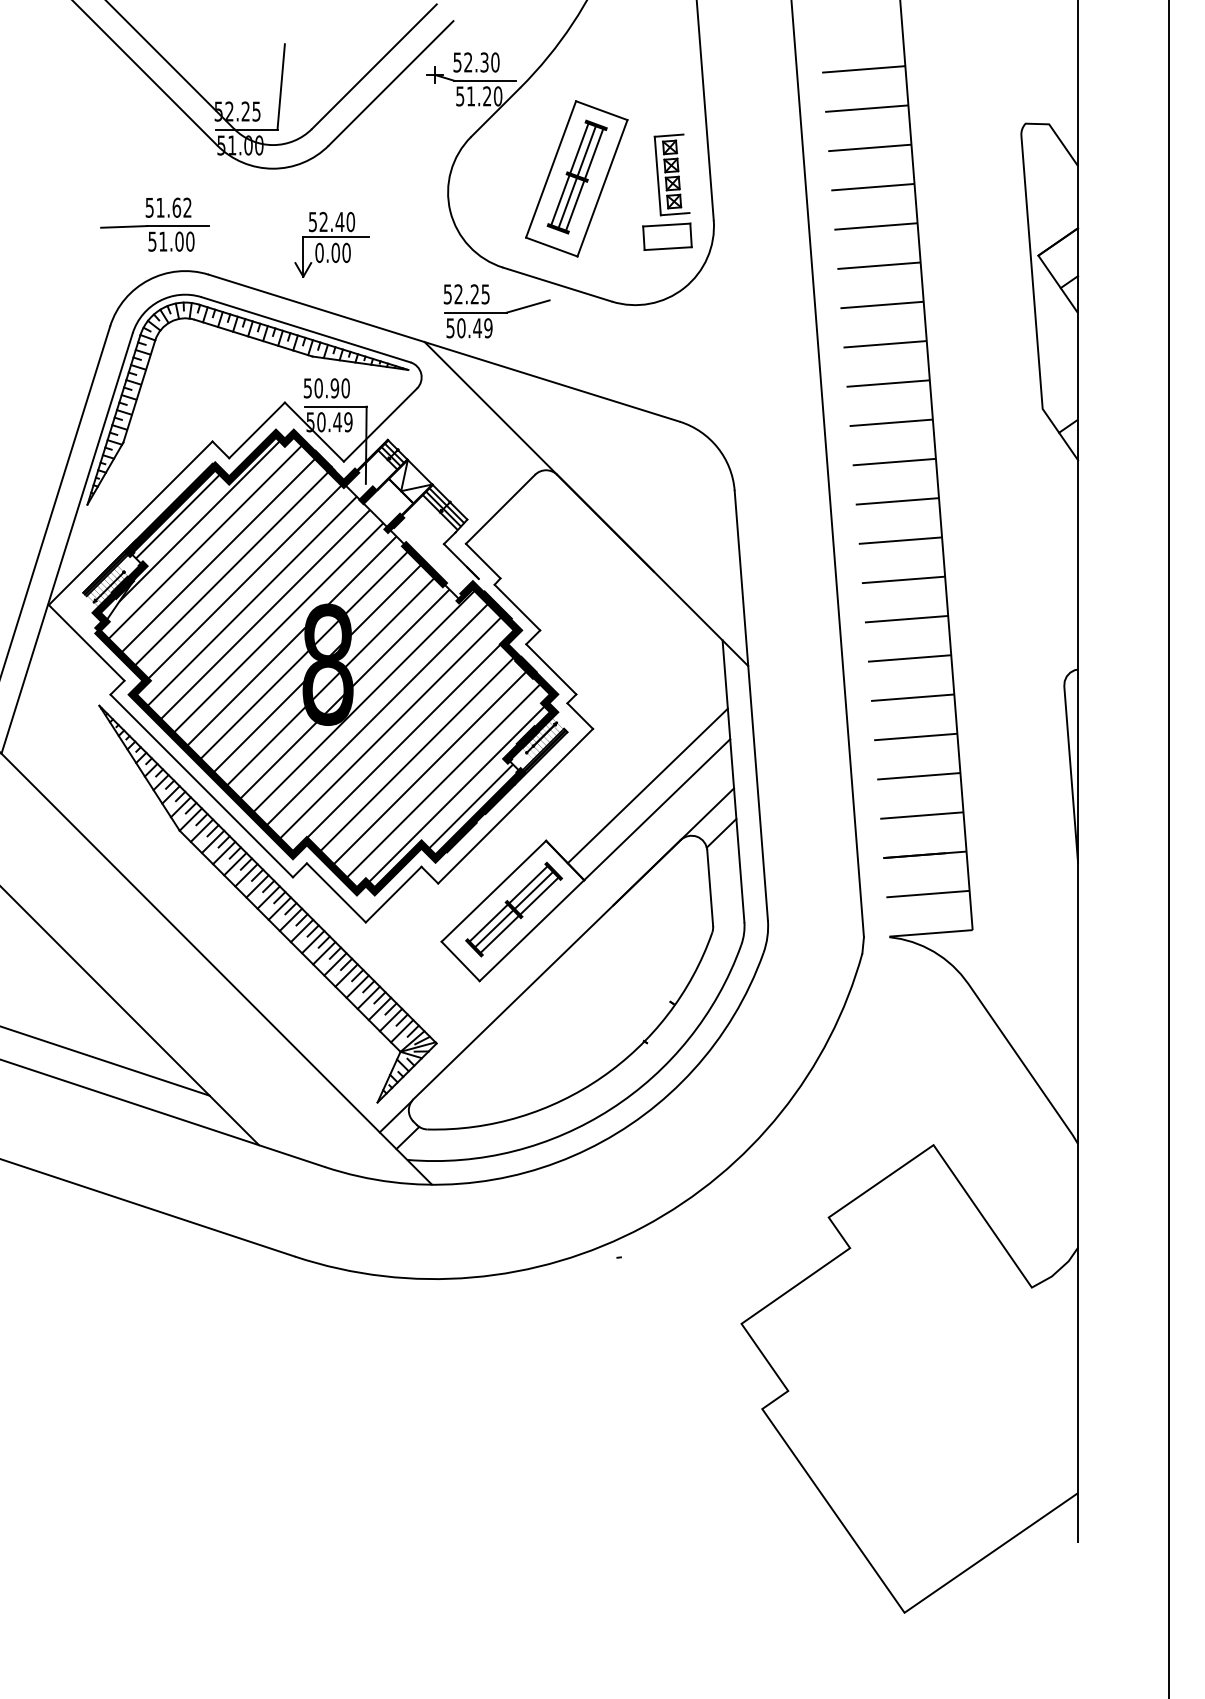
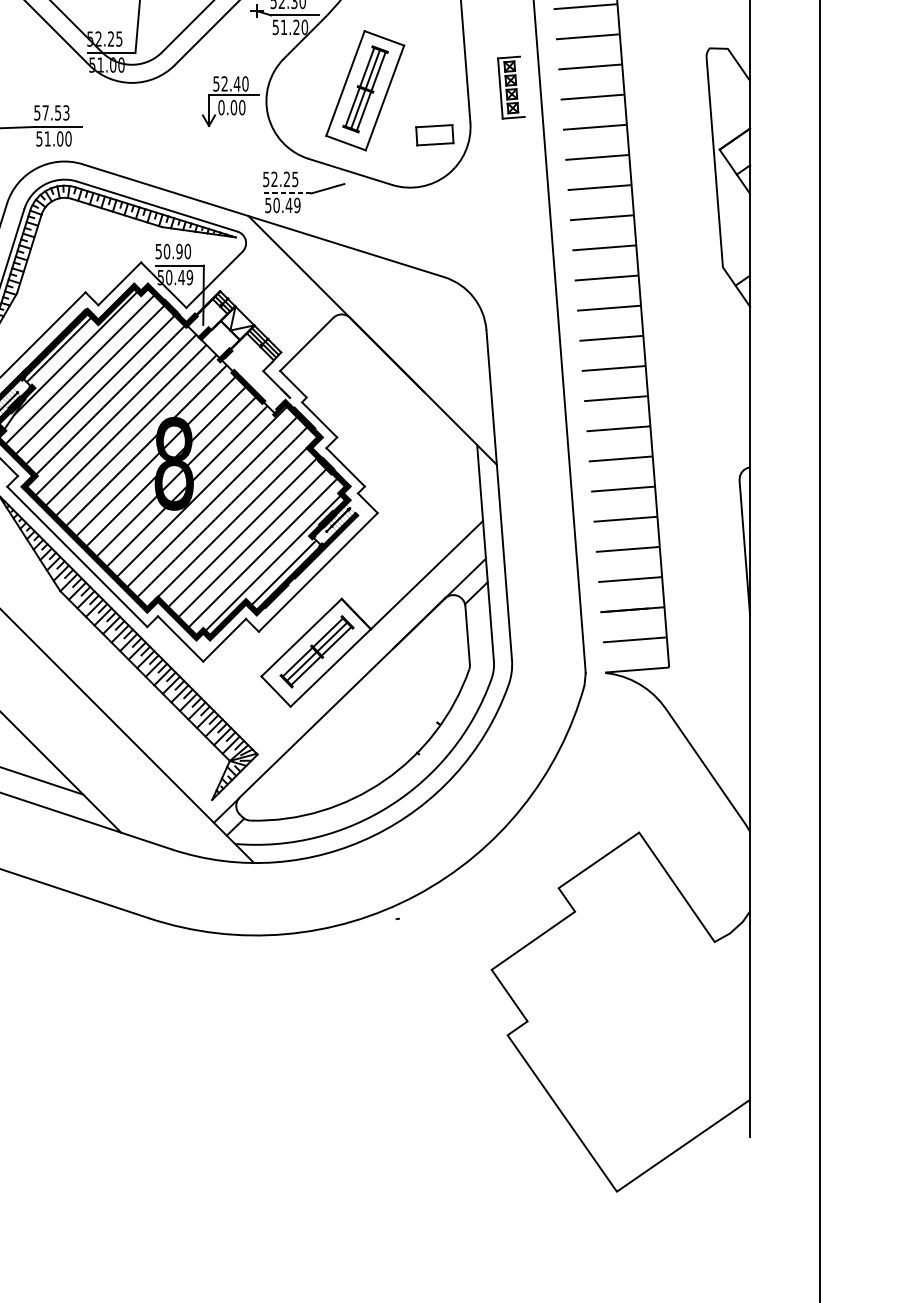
part: (671, 174) -> (510, 87), moved
text: (173, 207) -> (55, 112), 51.62 -> 57.53
part: (331, 244) -> (230, 101), moved
line: (475, 312) -> (287, 193), solid -> dashed
line: (647, 785) -> (419, 556), removed

